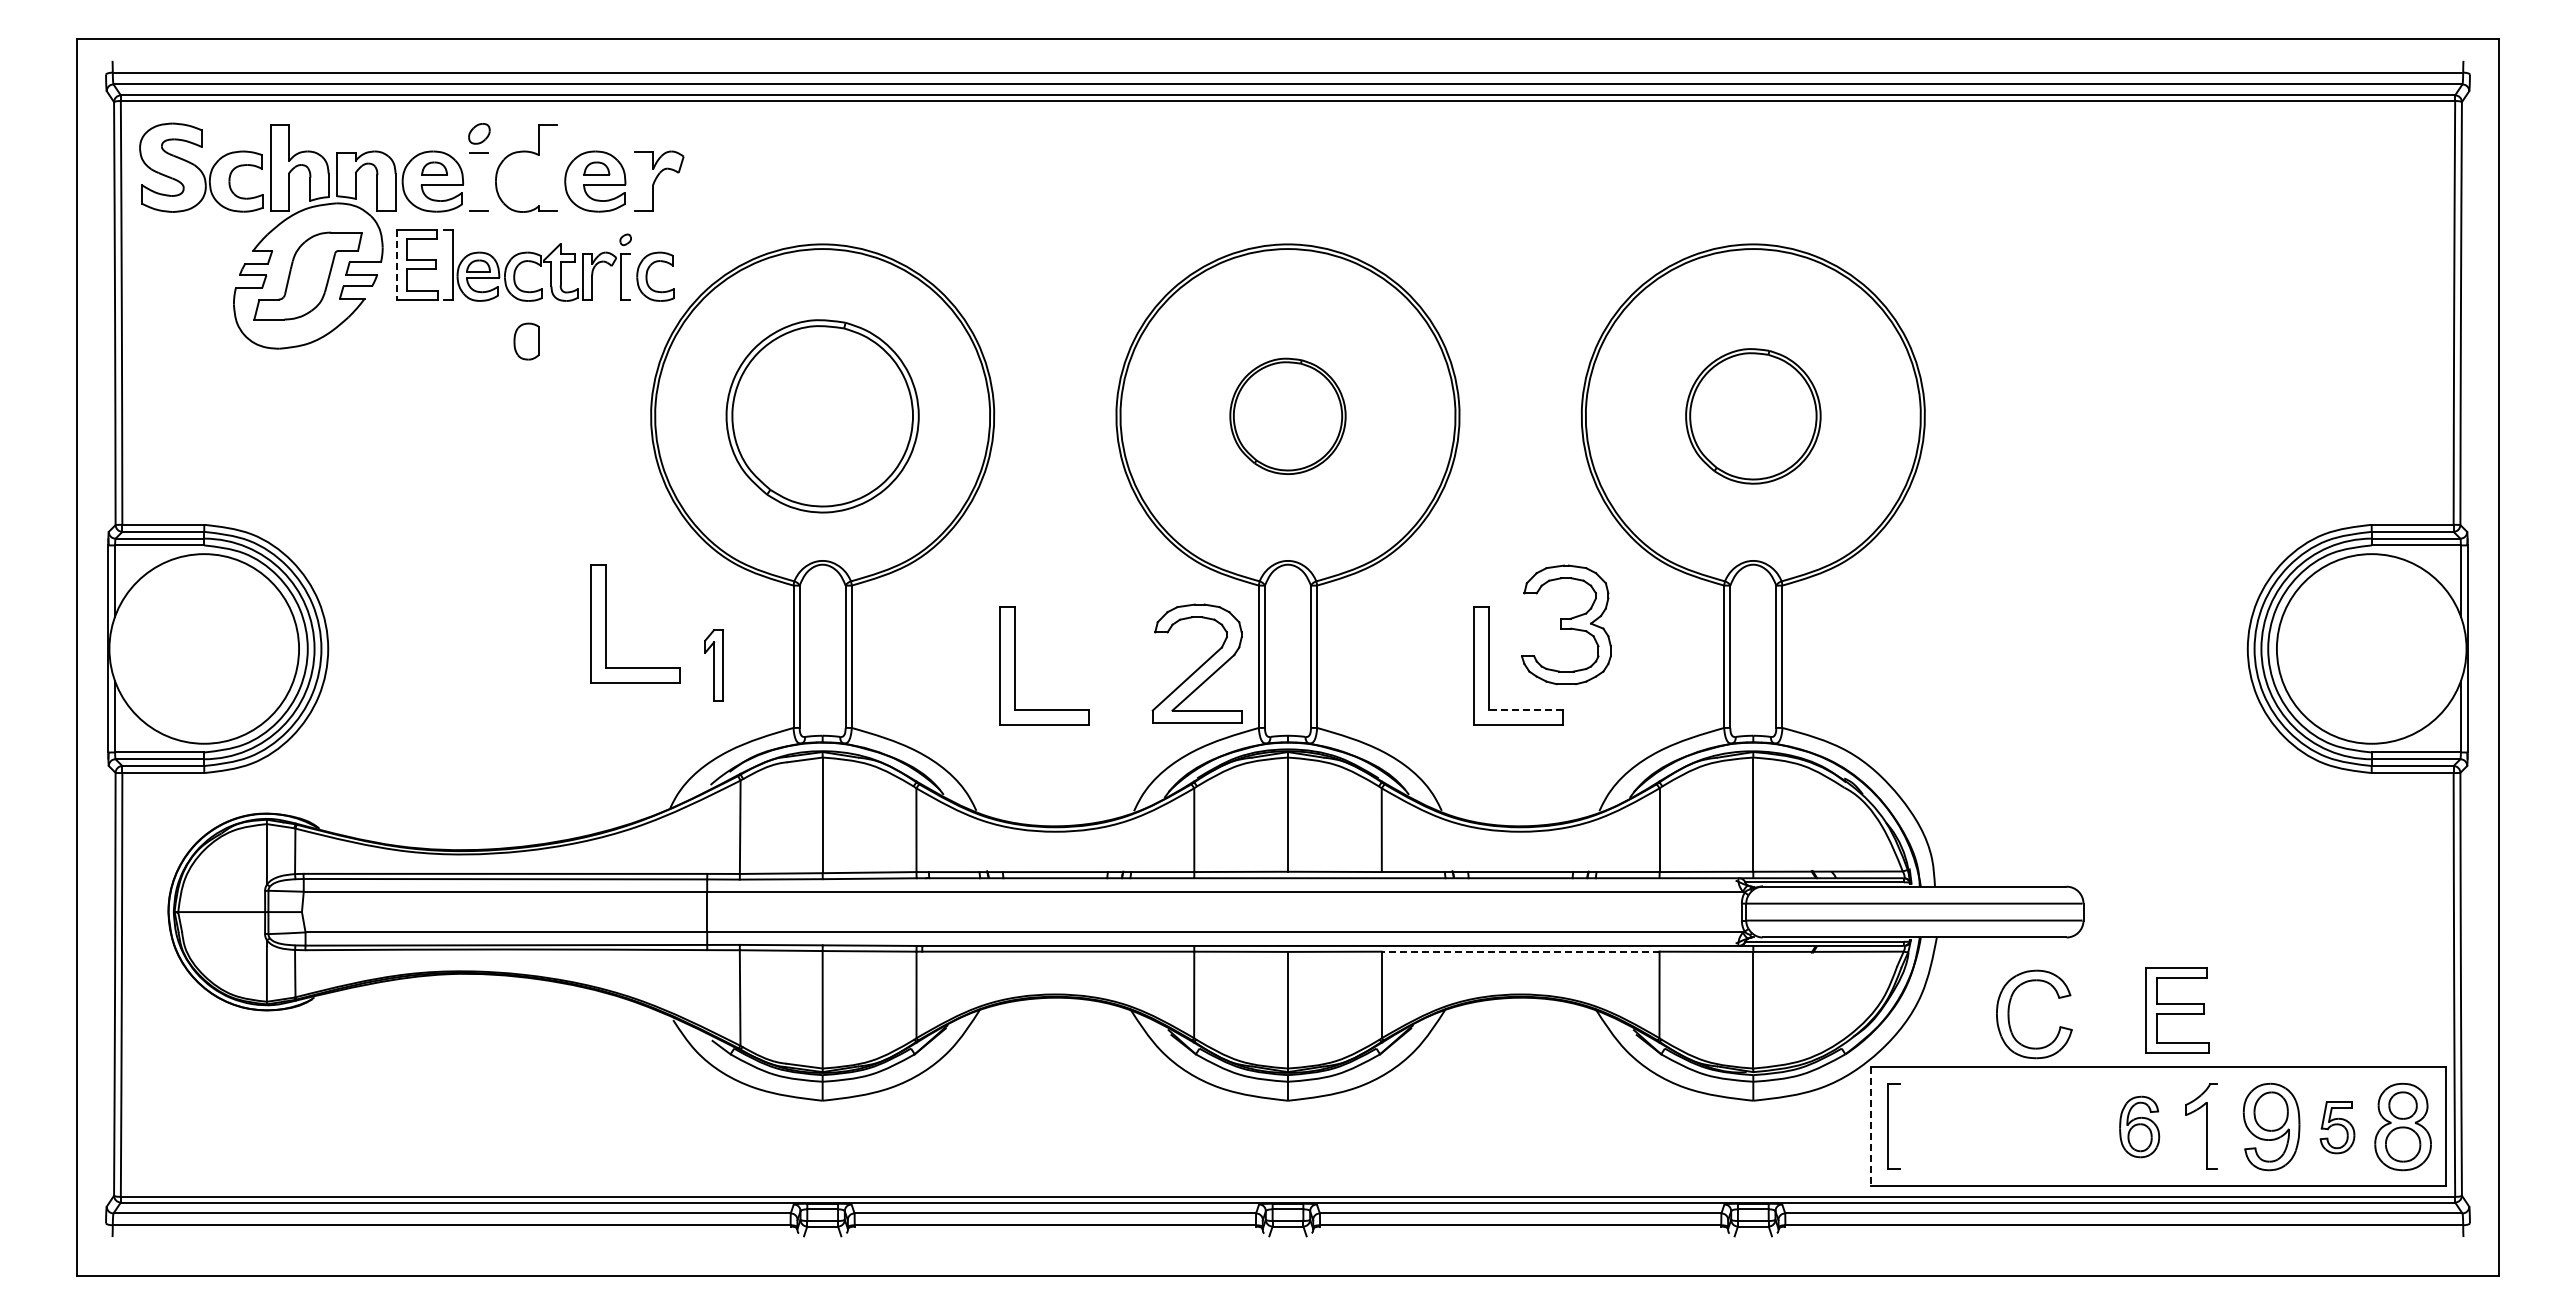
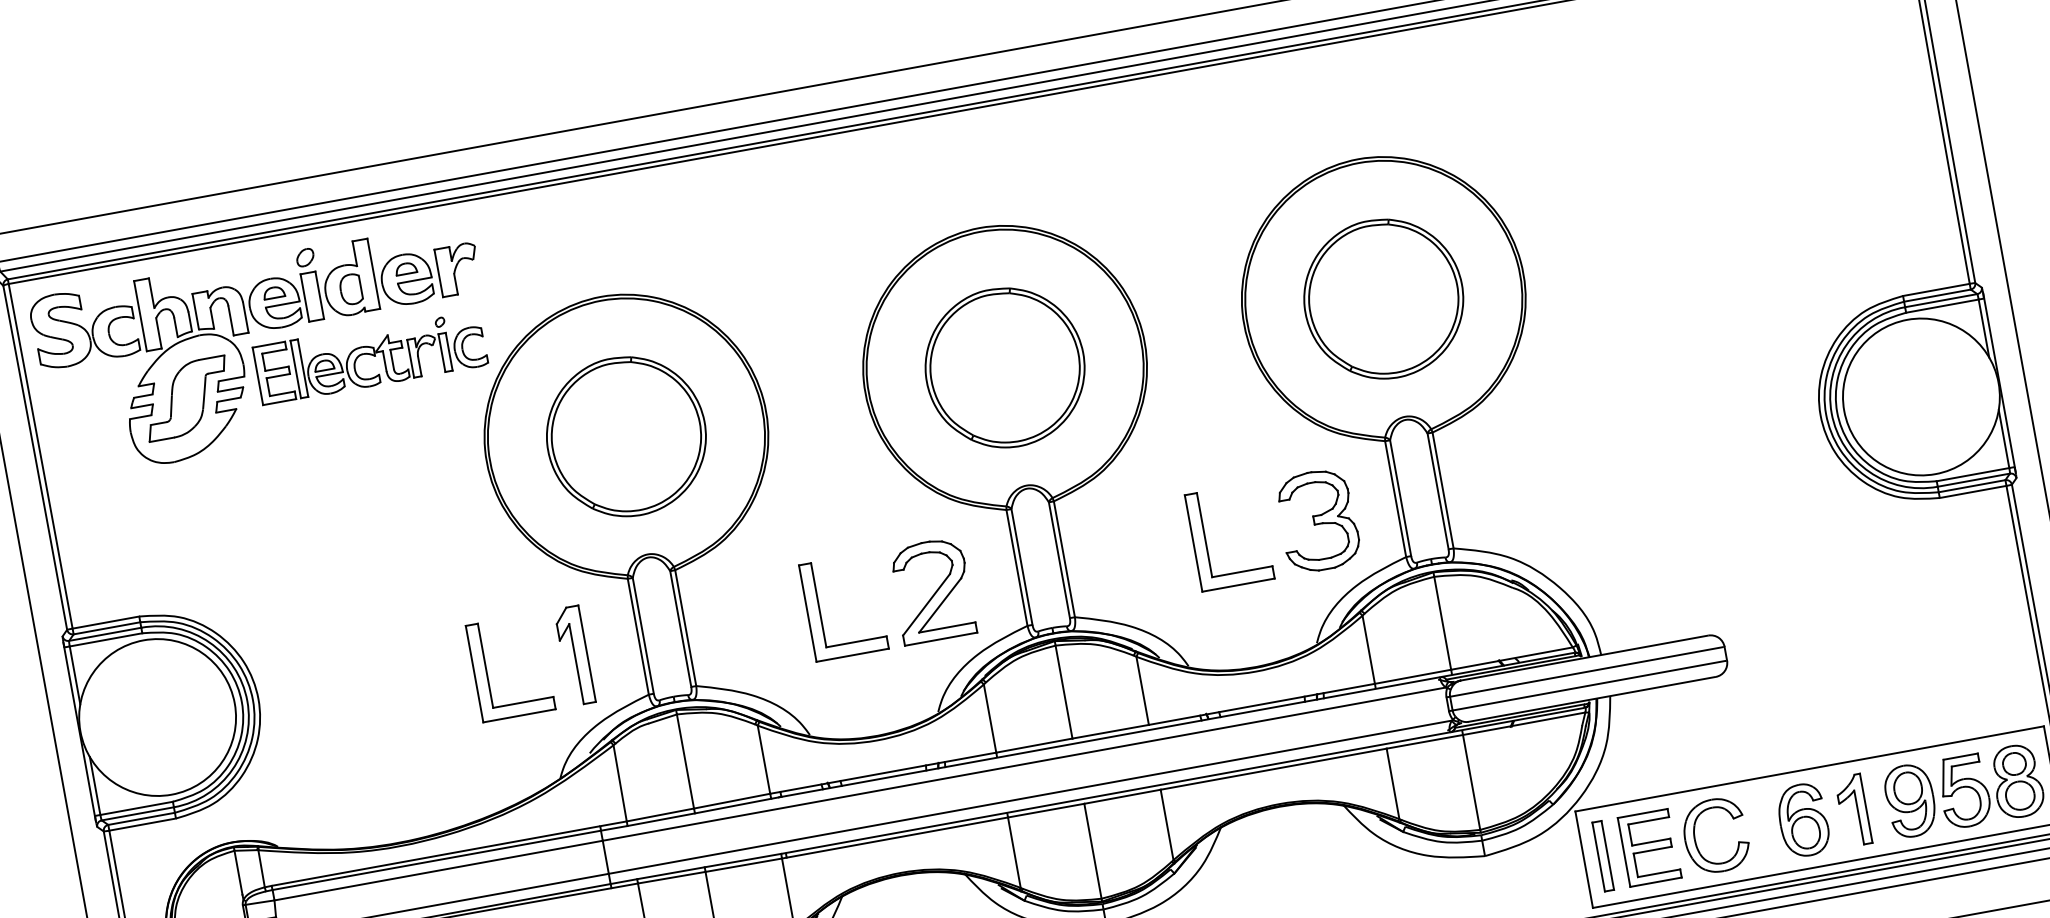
line: (557, 167) -> (373, 273), added
line: (470, 181) -> (305, 297), added
line: (488, 181) -> (319, 295), added
line: (634, 181) -> (438, 273), added
line: (443, 264) -> (295, 369), added
line: (397, 265) -> (258, 376), dashed -> solid
line: (630, 276) -> (449, 351), added
part: (526, 341) -> (350, 289), moved
part: (1287, 416) -> (1004, 368), size x1.67
part: (1753, 416) -> (1383, 299), size x1.43
part: (606, 623) -> (487, 671), moved
part: (1566, 624) -> (1318, 520), moved
part: (1196, 663) -> (931, 590), moved
part: (713, 665) -> (574, 655), size x1.67
line: (1525, 710) -> (1241, 572), dashed -> solid
line: (1520, 951) -> (1273, 769), dashed -> solid
part: (2177, 1010) -> (1650, 847), moved
part: (2009, 1014) -> (1695, 839), moved
line: (2217, 1125) -> (1866, 807), added
line: (1870, 1126) -> (1584, 859), dashed -> solid
line: (1899, 1126) -> (1607, 855), added
part: (2139, 1126) -> (1803, 819), size x1.43
part: (2337, 1127) -> (1964, 791), size x1.67

